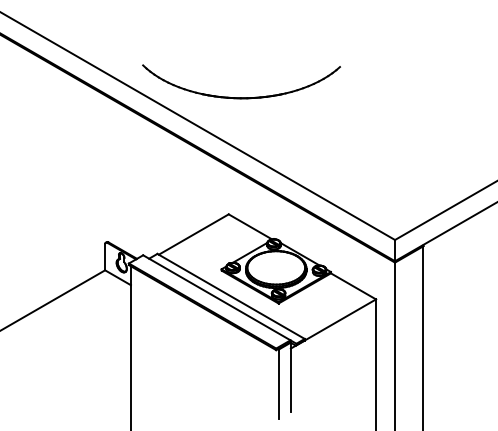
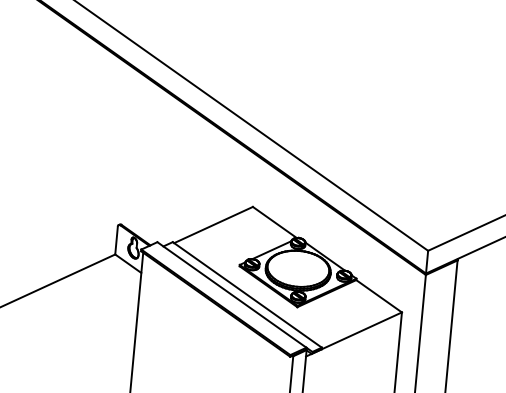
part: (241, 97) -> (278, 83), removed

